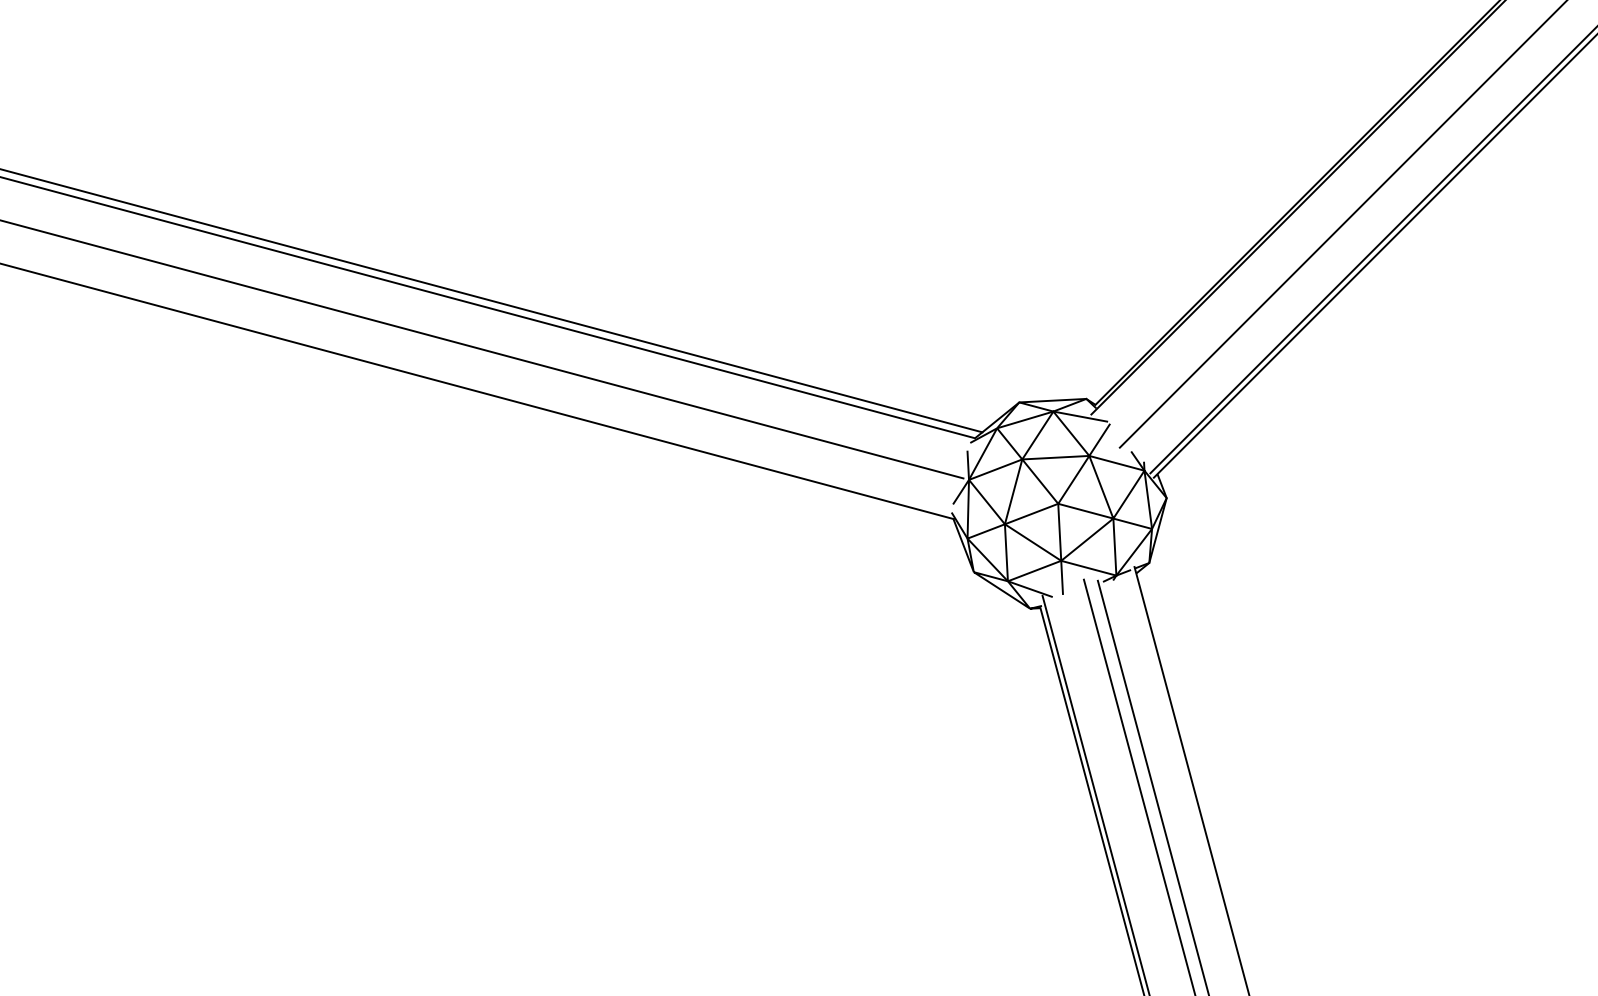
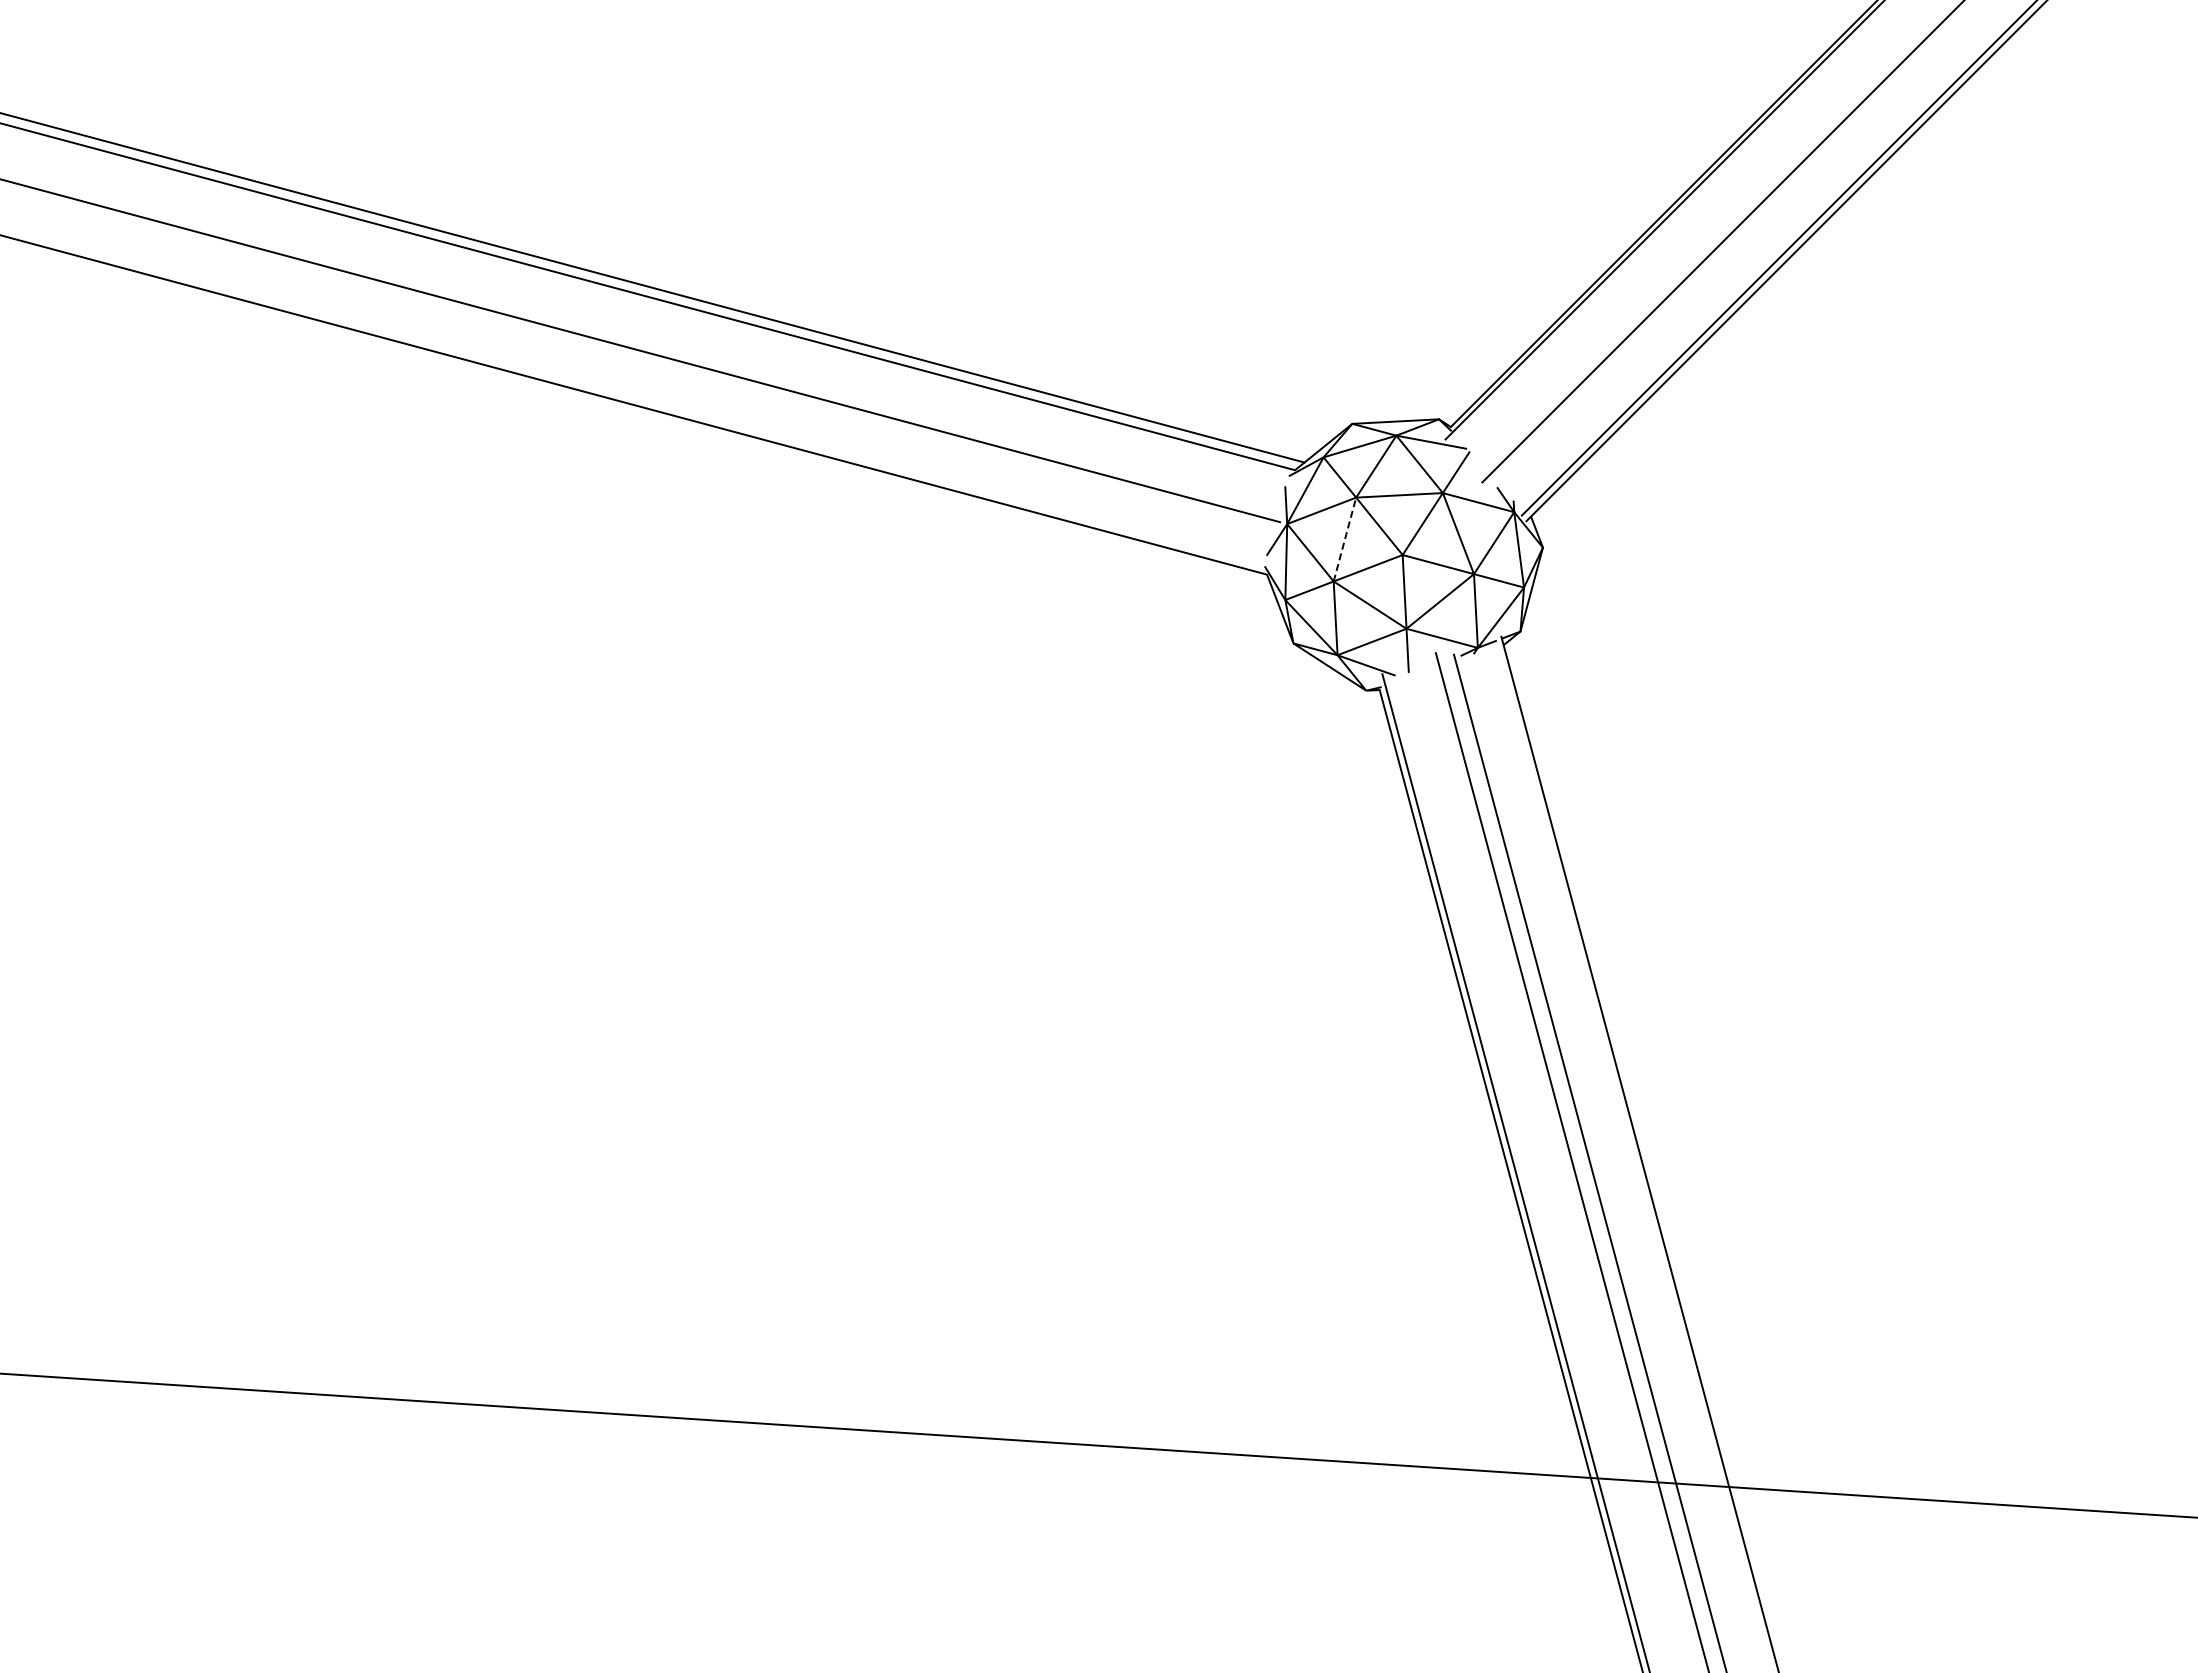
line: (1014, 491) -> (1345, 538), solid -> dashed

